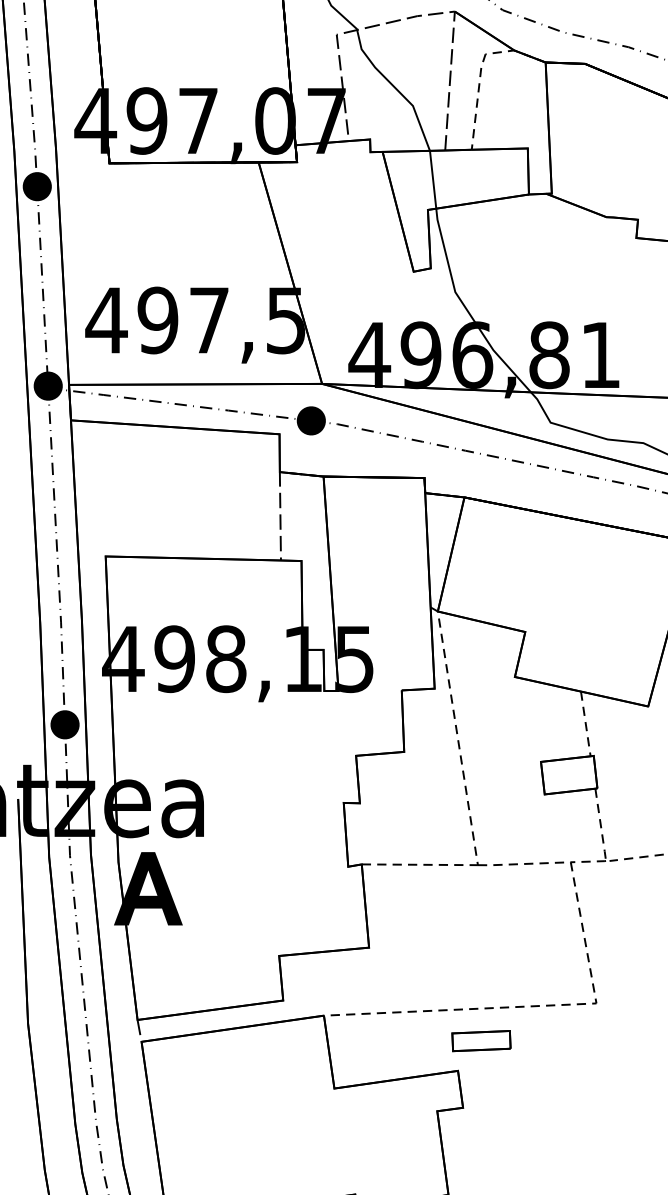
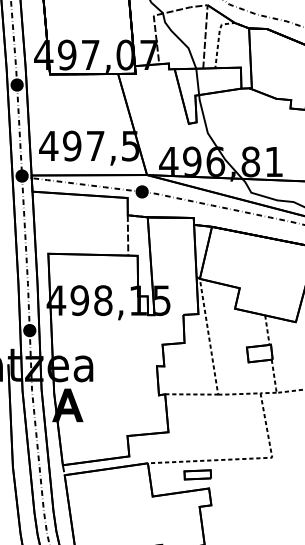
part: (480, 1040) -> (197, 474), moved

